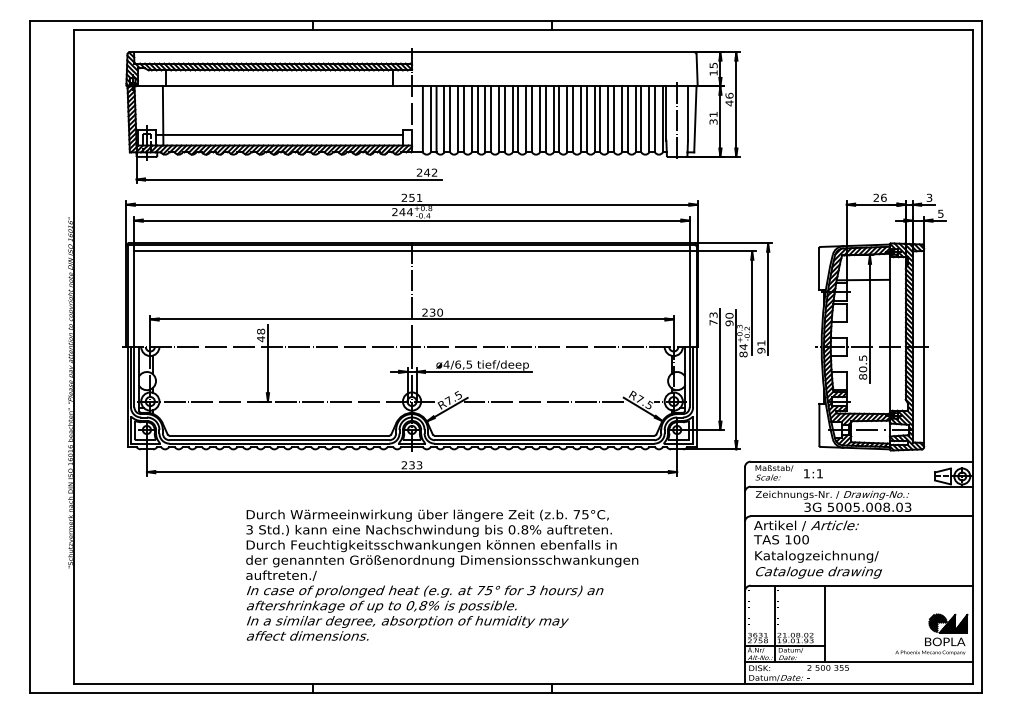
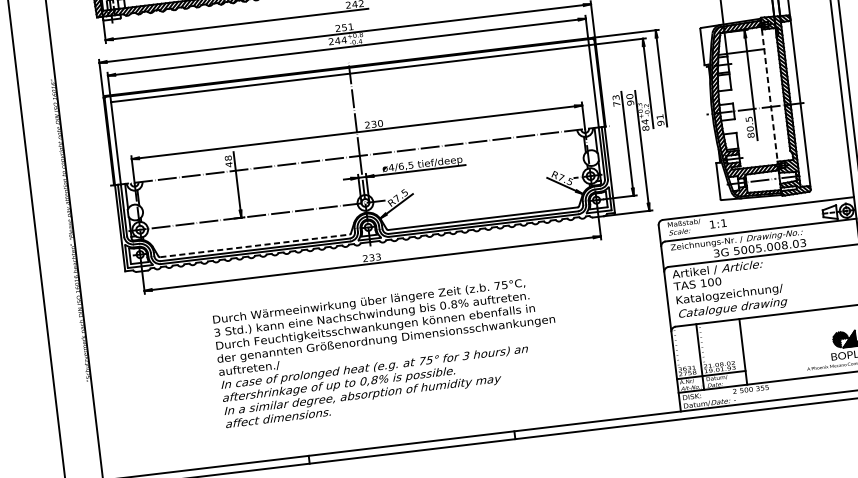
line: (889, 333) -> (769, 95), solid -> dashed
line: (543, 401) -> (478, 189), removed
line: (279, 435) -> (254, 245), solid -> dashed
text: (442, 574) -> (387, 351), moved

